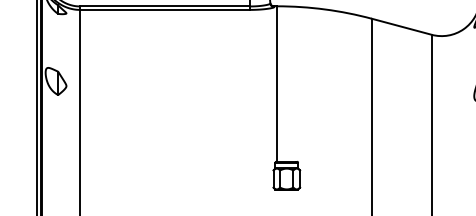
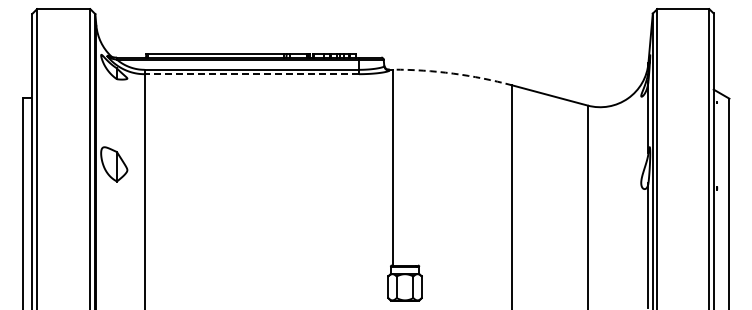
arc: (325, 9) -> (453, 73), solid -> dashed
line: (164, 10) -> (251, 74), solid -> dashed

